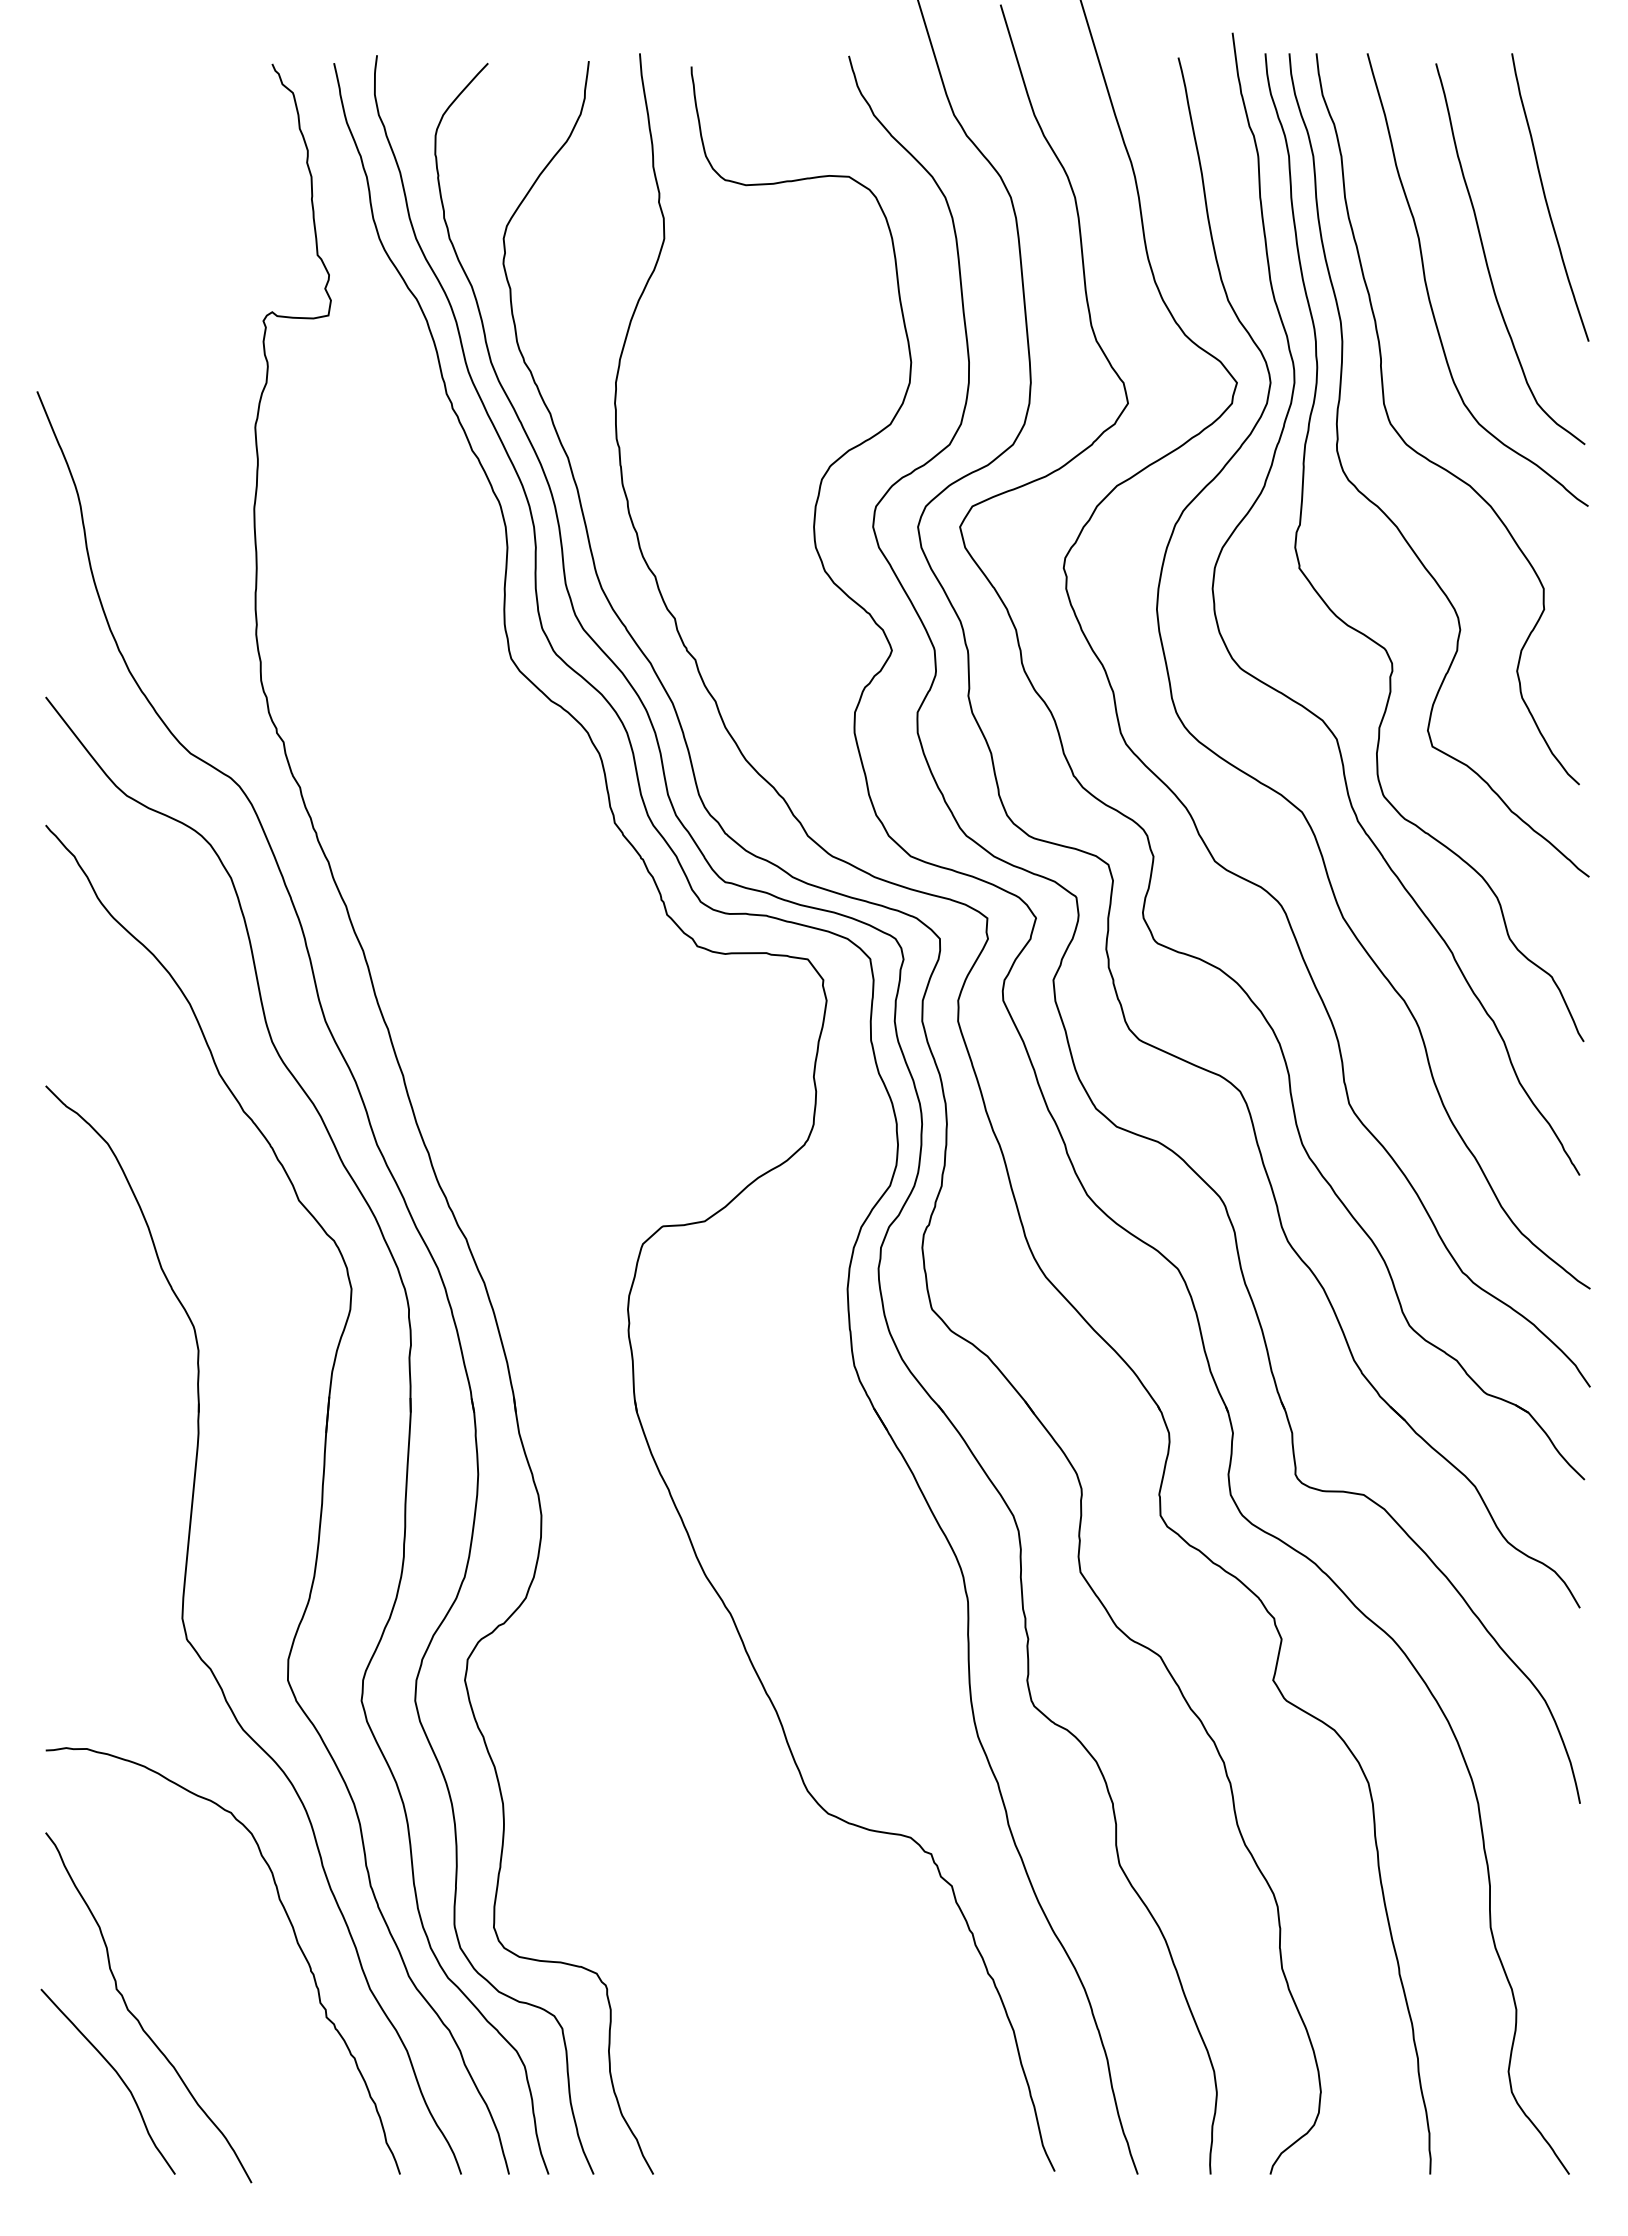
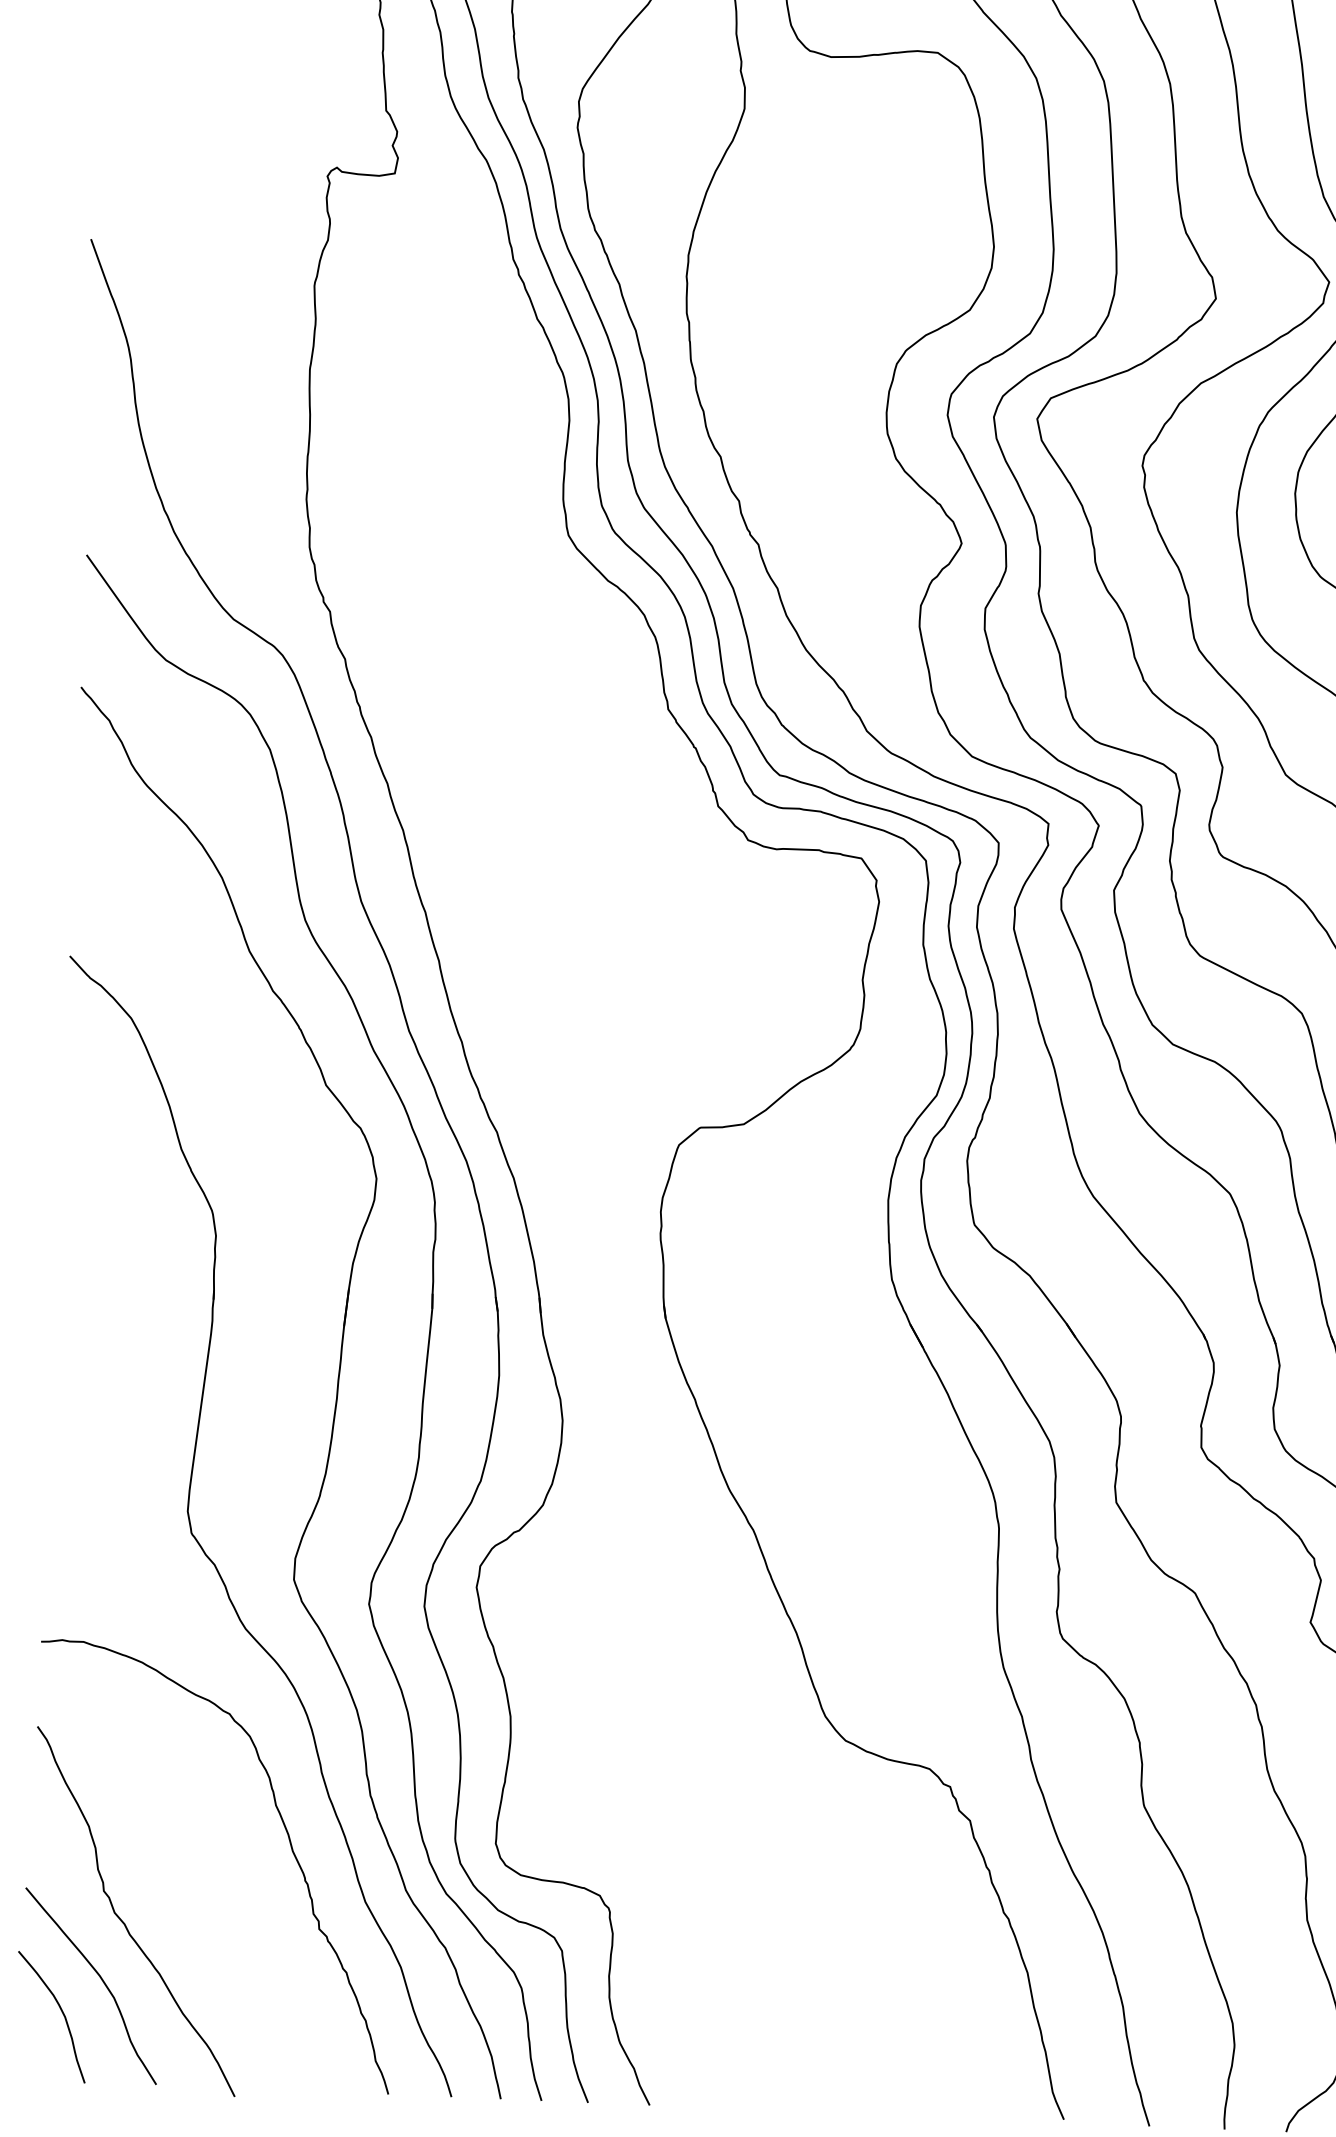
curve: (80, 2108) -> (61, 2012), added

